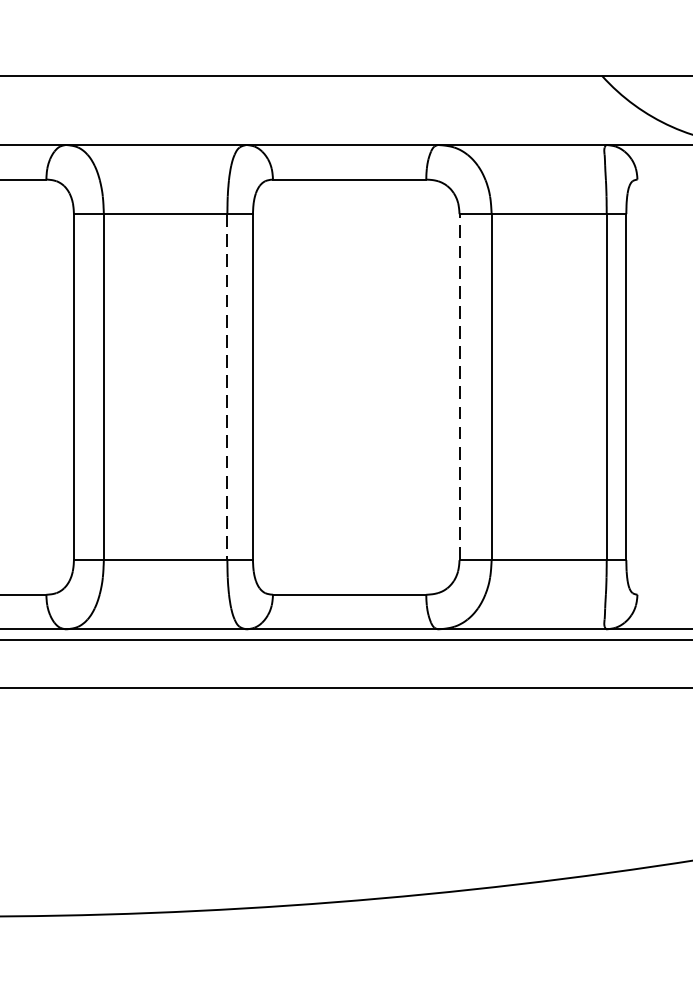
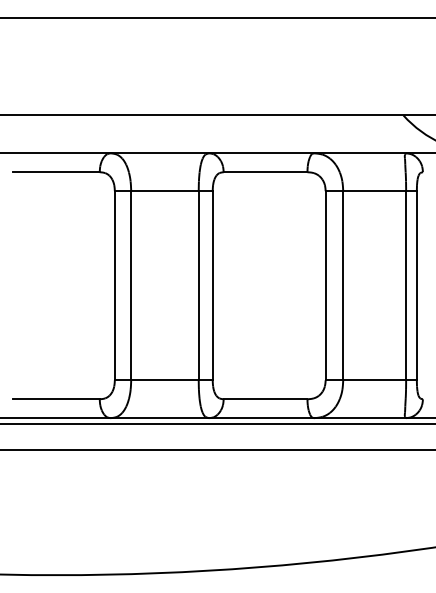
line: (226, 386) -> (198, 285), dashed -> solid
line: (459, 386) -> (325, 285), dashed -> solid

